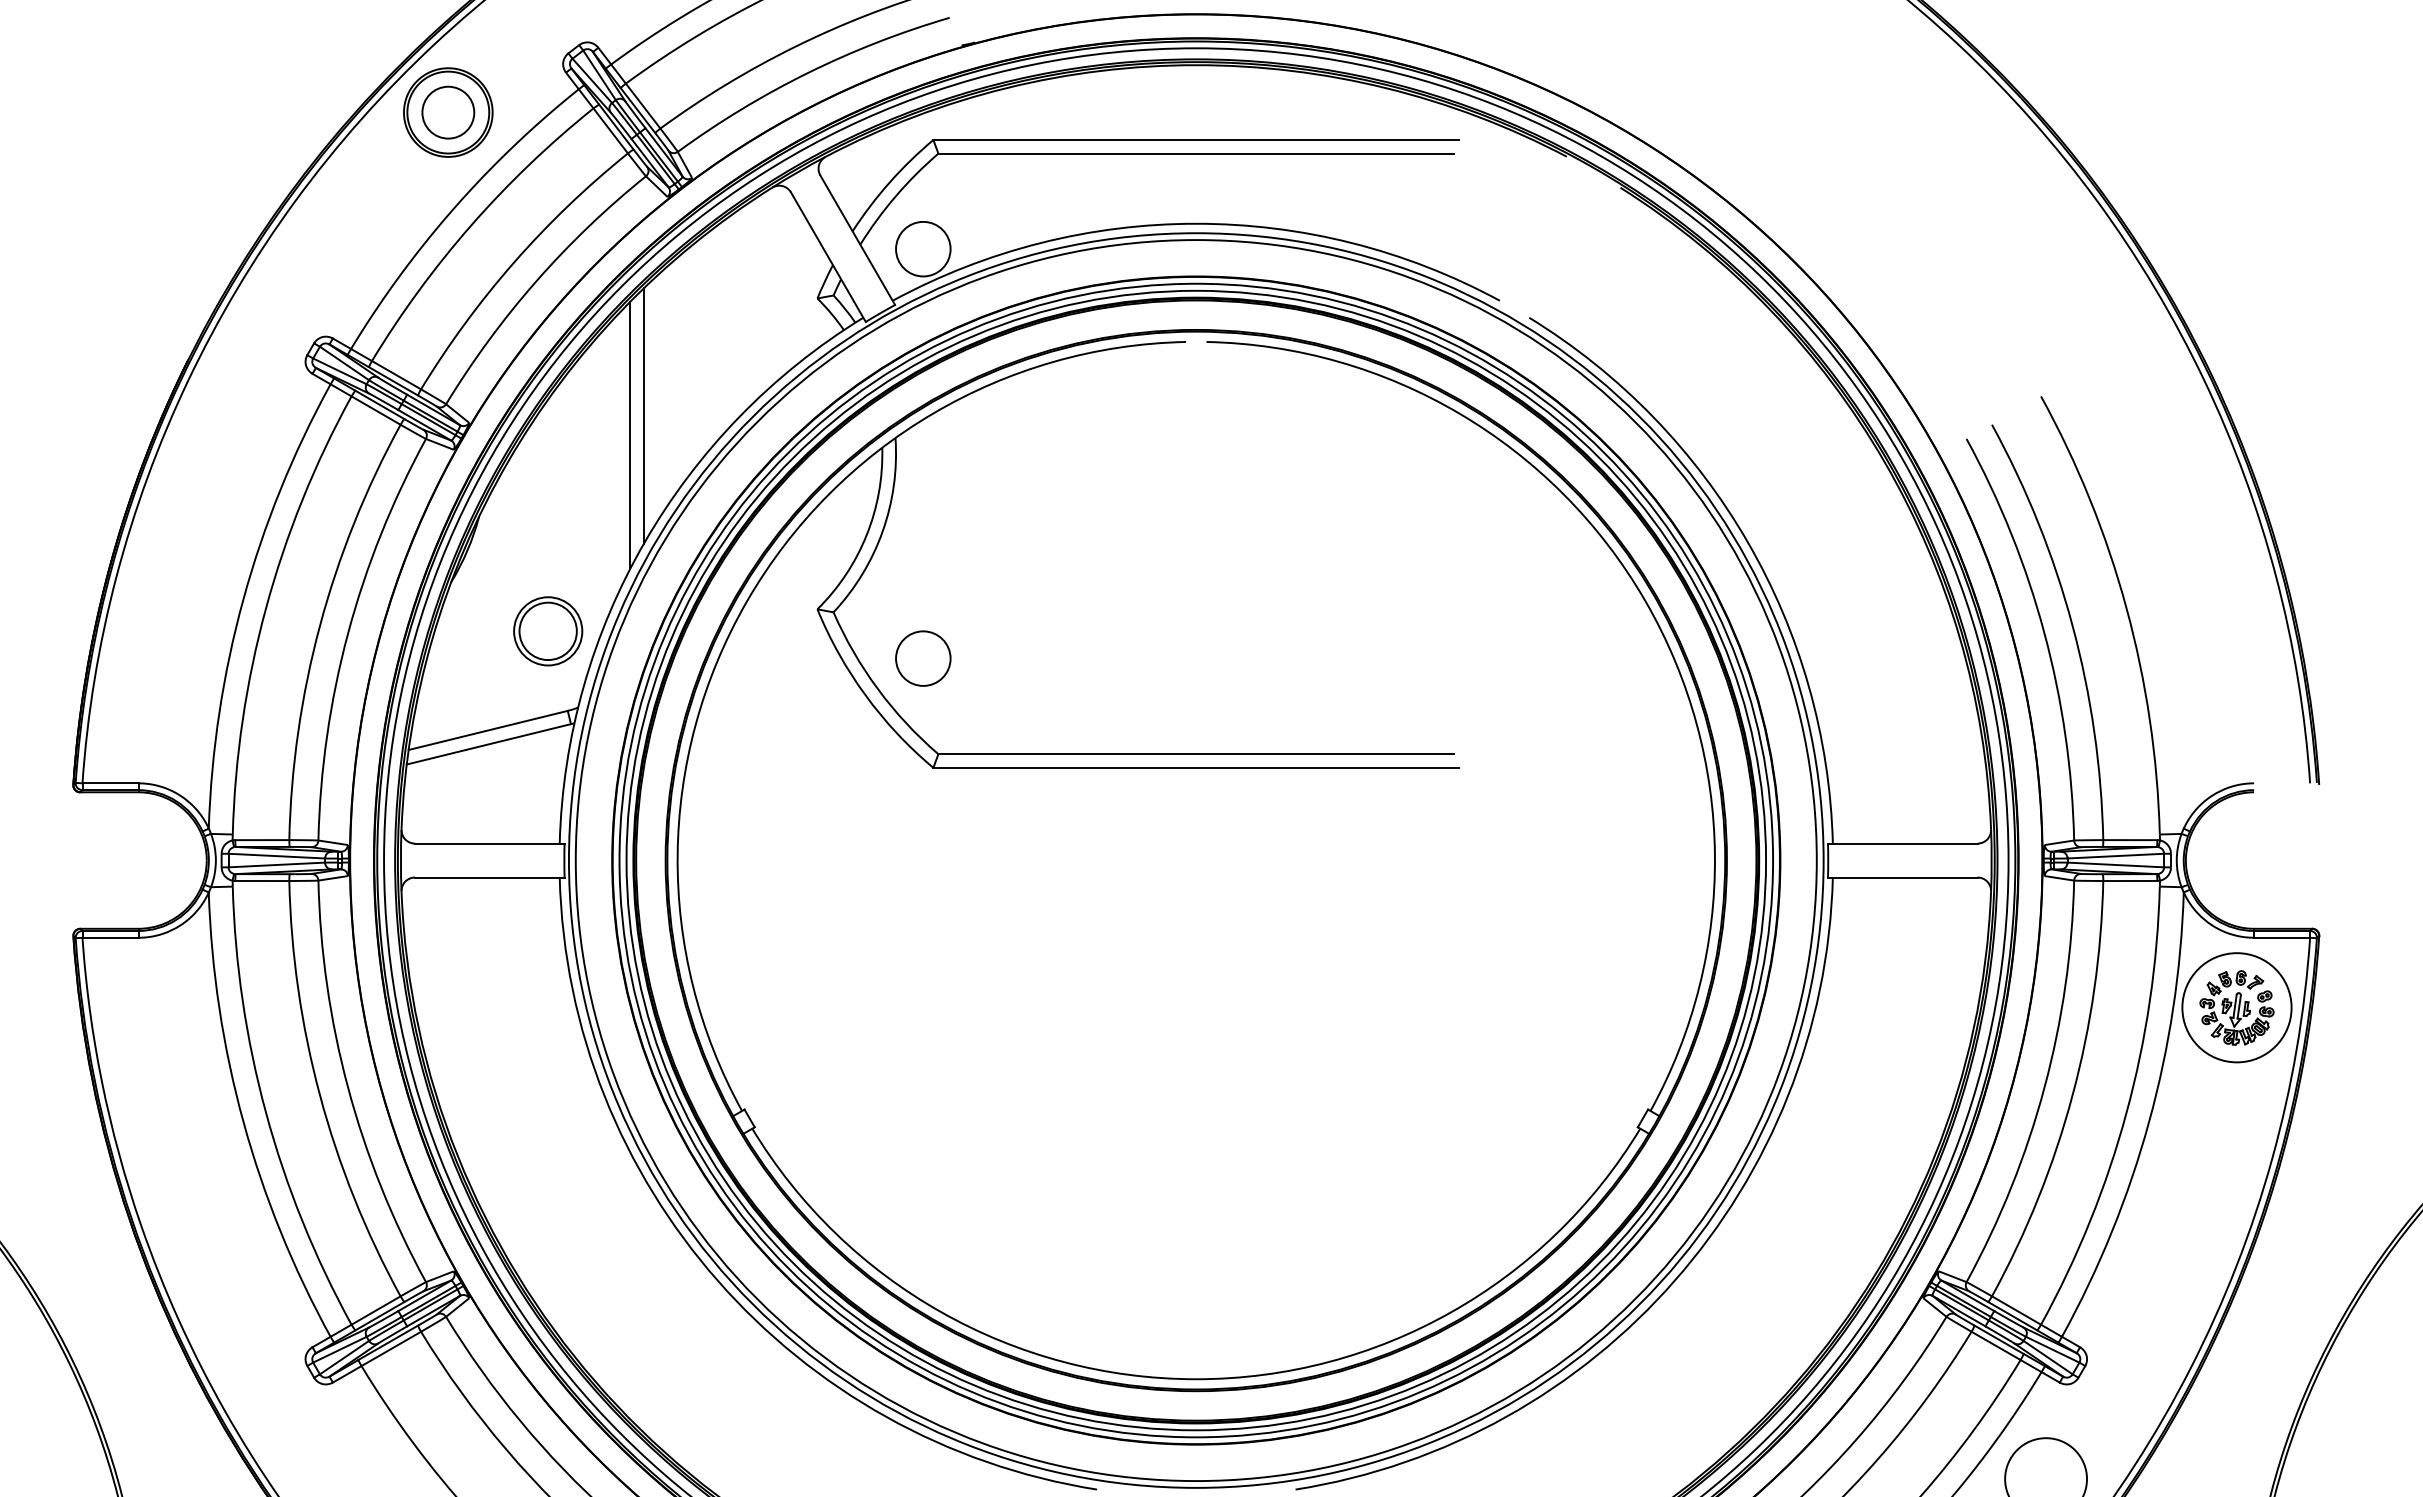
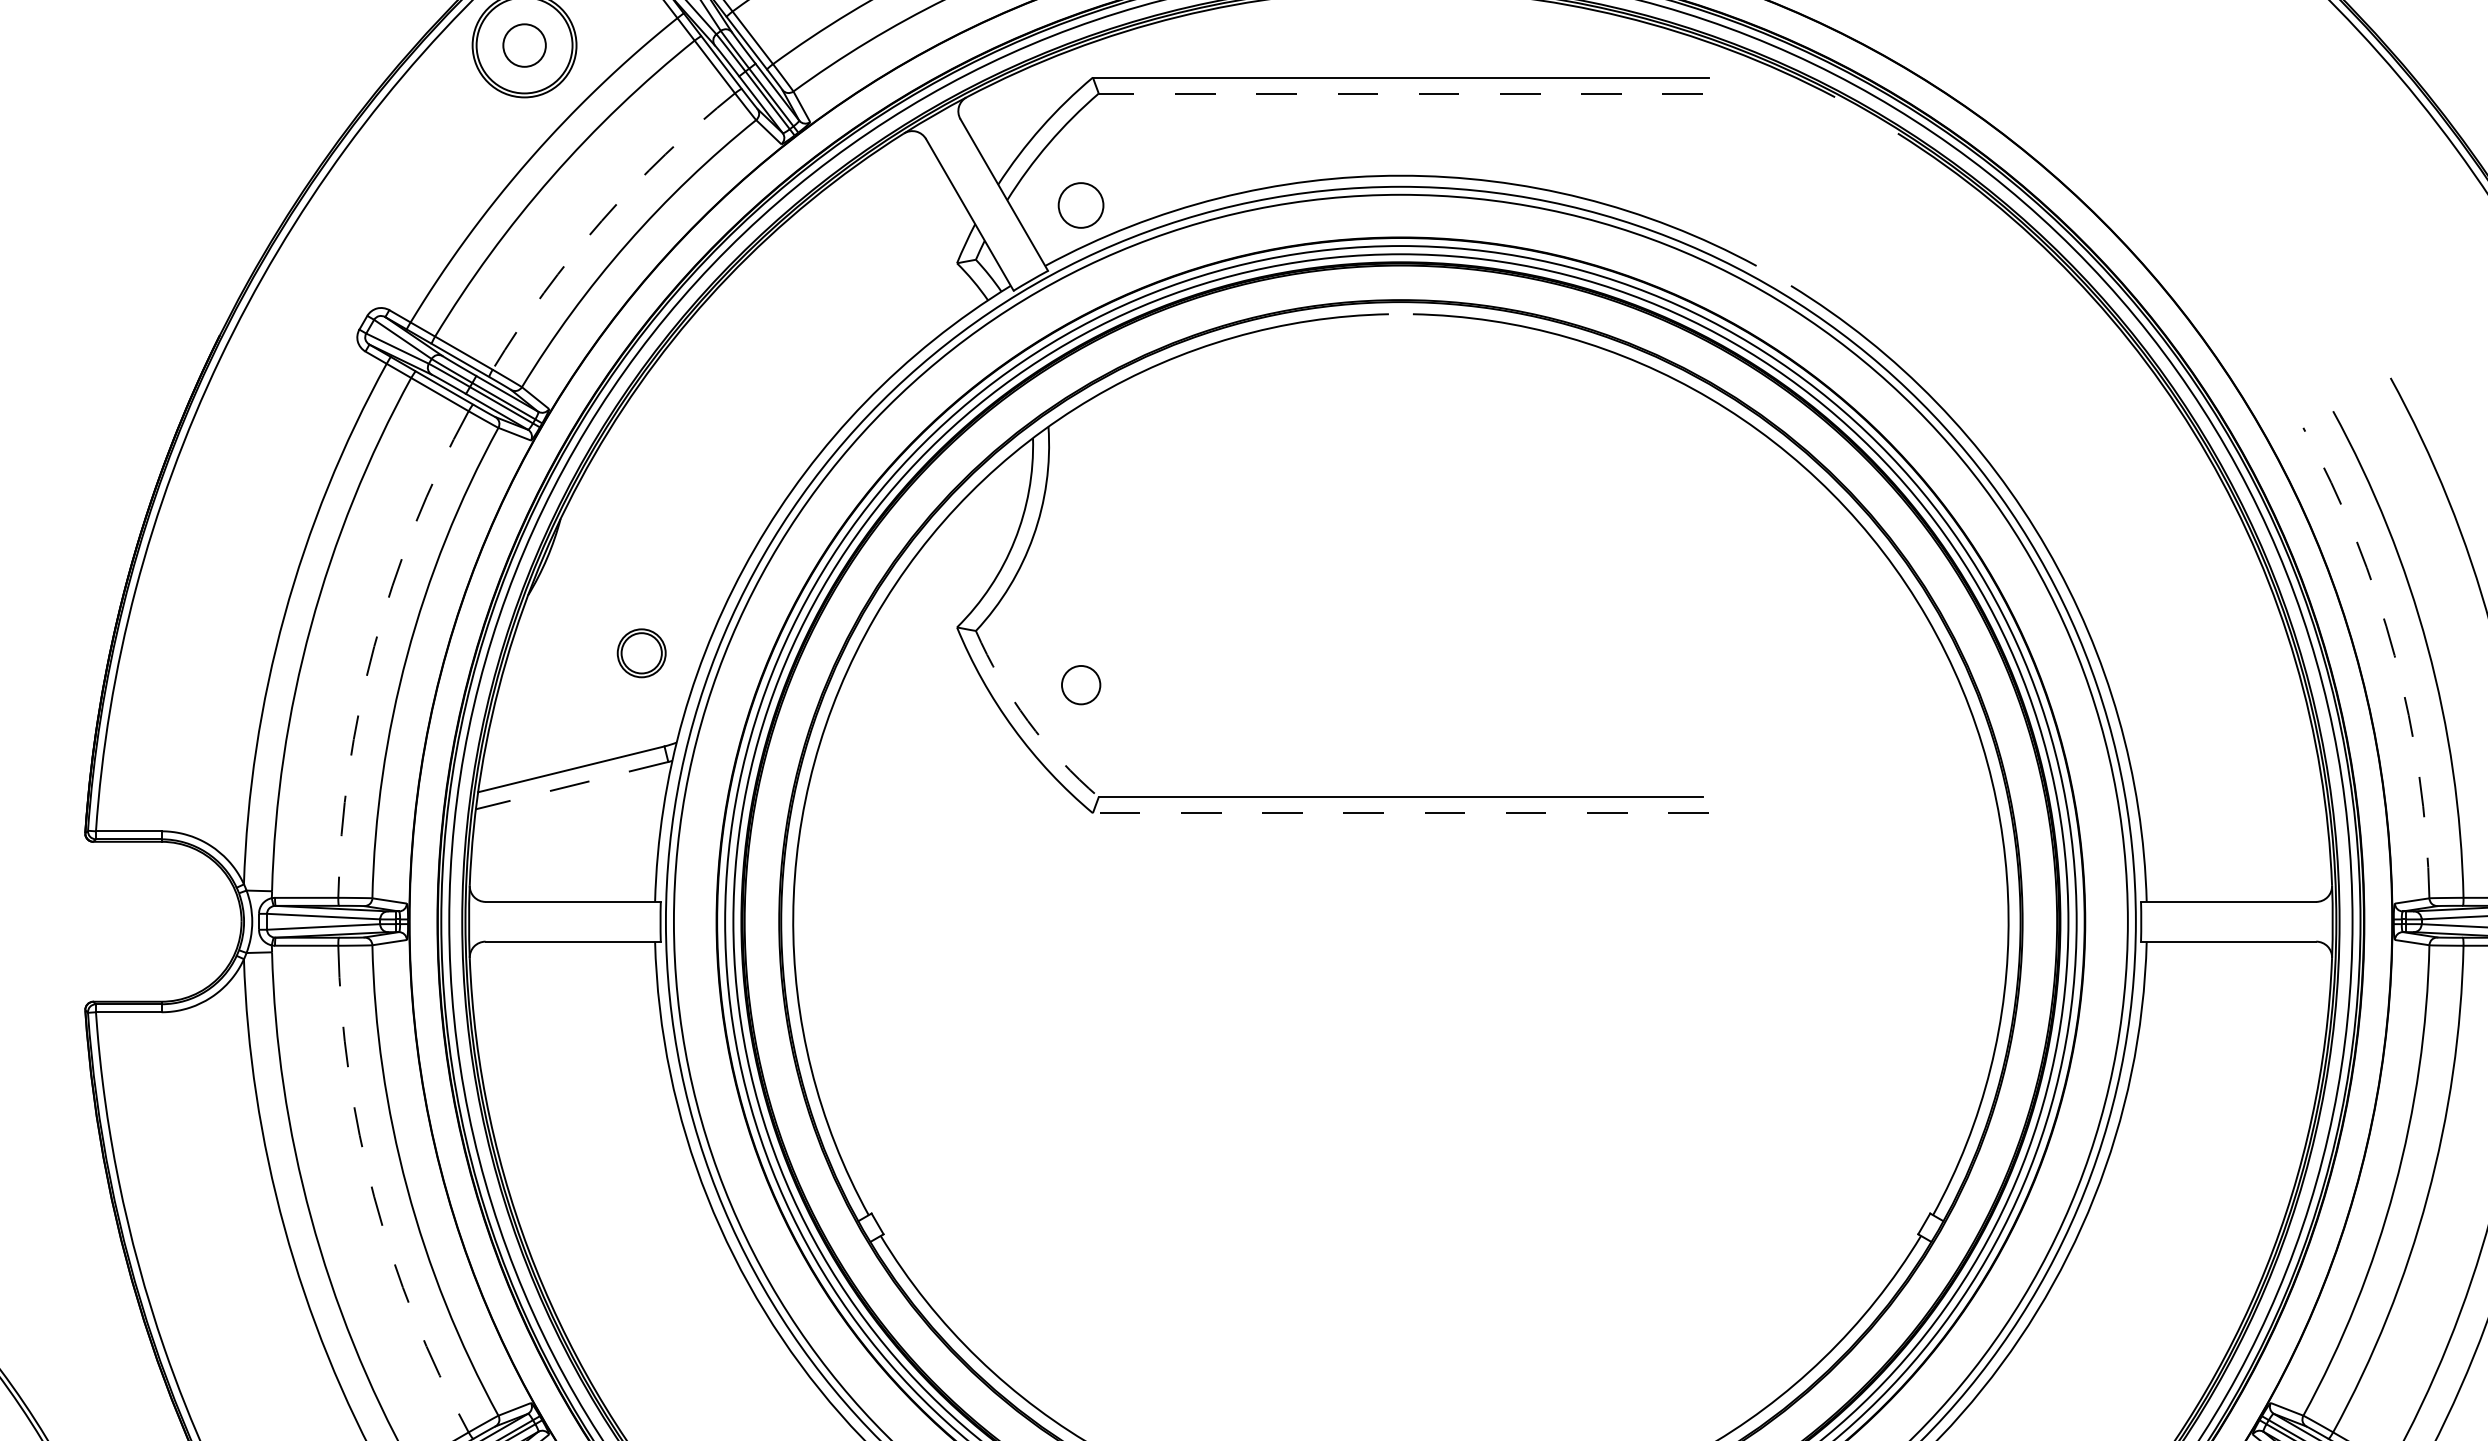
circle: (448, 112) -> (524, 45), size x0.7
line: (1196, 153) -> (1401, 93), solid -> dashed
circle: (923, 248) -> (1081, 204), size x0.7
arc: (514, 262) -> (602, 221), solid -> dashed
line: (643, 416) -> (753, 401), removed
line: (630, 435) -> (738, 423), removed
arc: (320, 625) -> (374, 646), solid -> dashed
part: (548, 631) -> (641, 653), size x0.6
arc: (2044, 633) -> (2394, 655), solid -> dashed
circle: (923, 658) -> (1081, 685), size x0.6
arc: (877, 689) -> (1027, 721), solid -> dashed
line: (488, 744) -> (571, 785), solid -> dashed
line: (1196, 767) -> (1401, 812), solid -> dashed
arc: (320, 1095) -> (374, 1197), solid -> dashed

